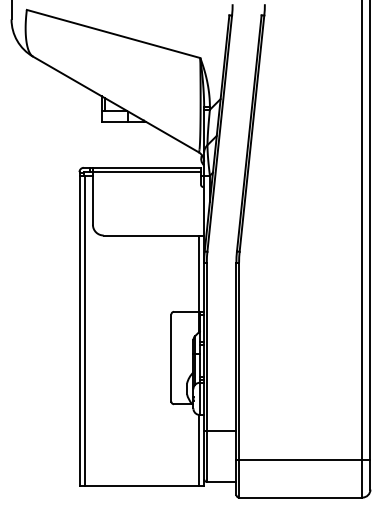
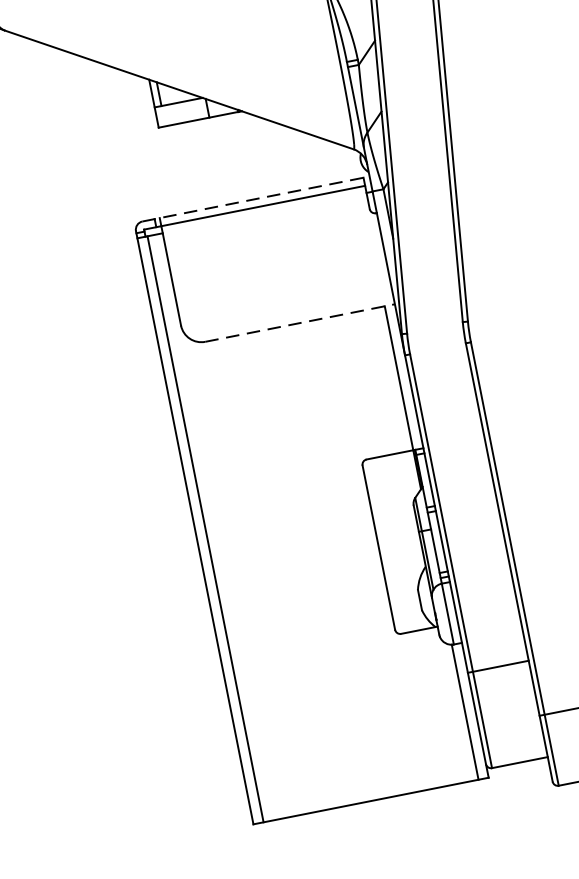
line: (142, 167) -> (253, 198), solid -> dashed
line: (154, 235) -> (301, 322), solid -> dashed

